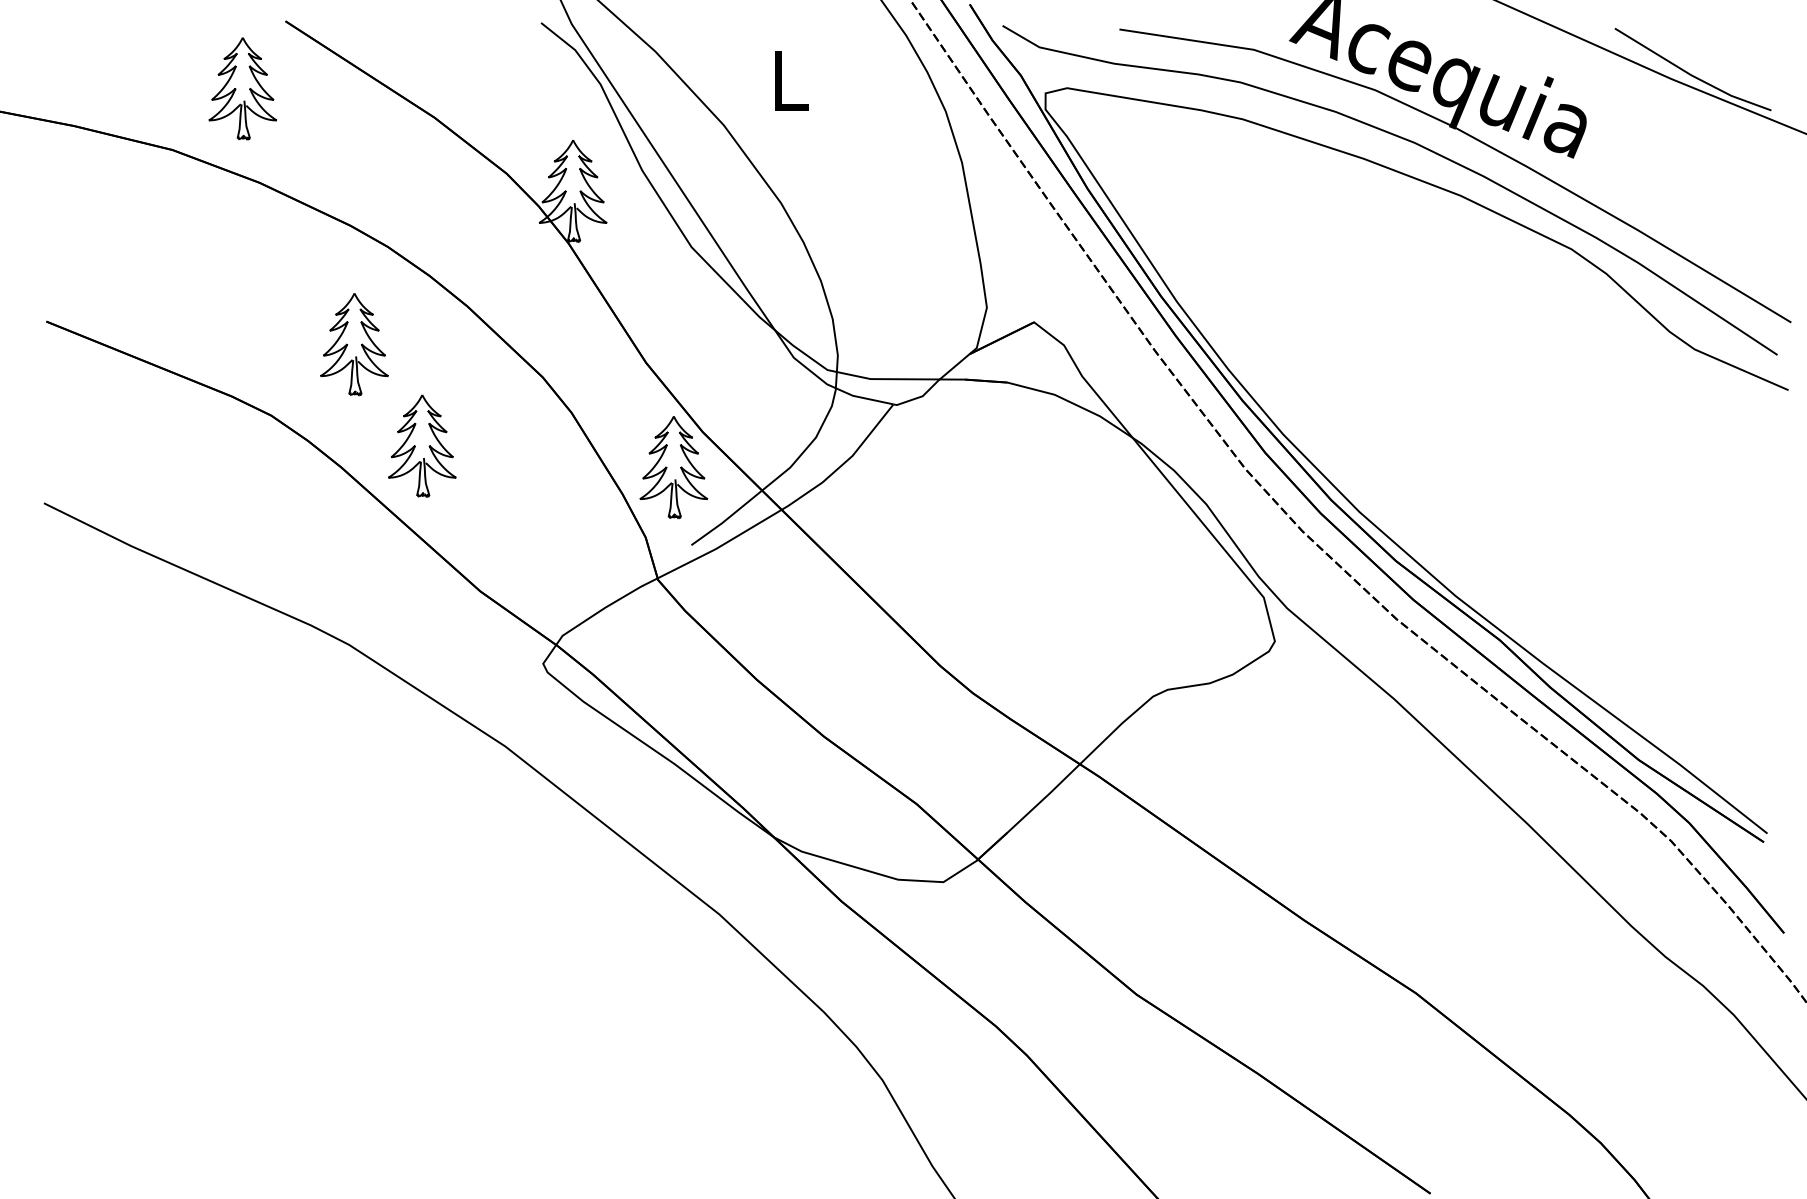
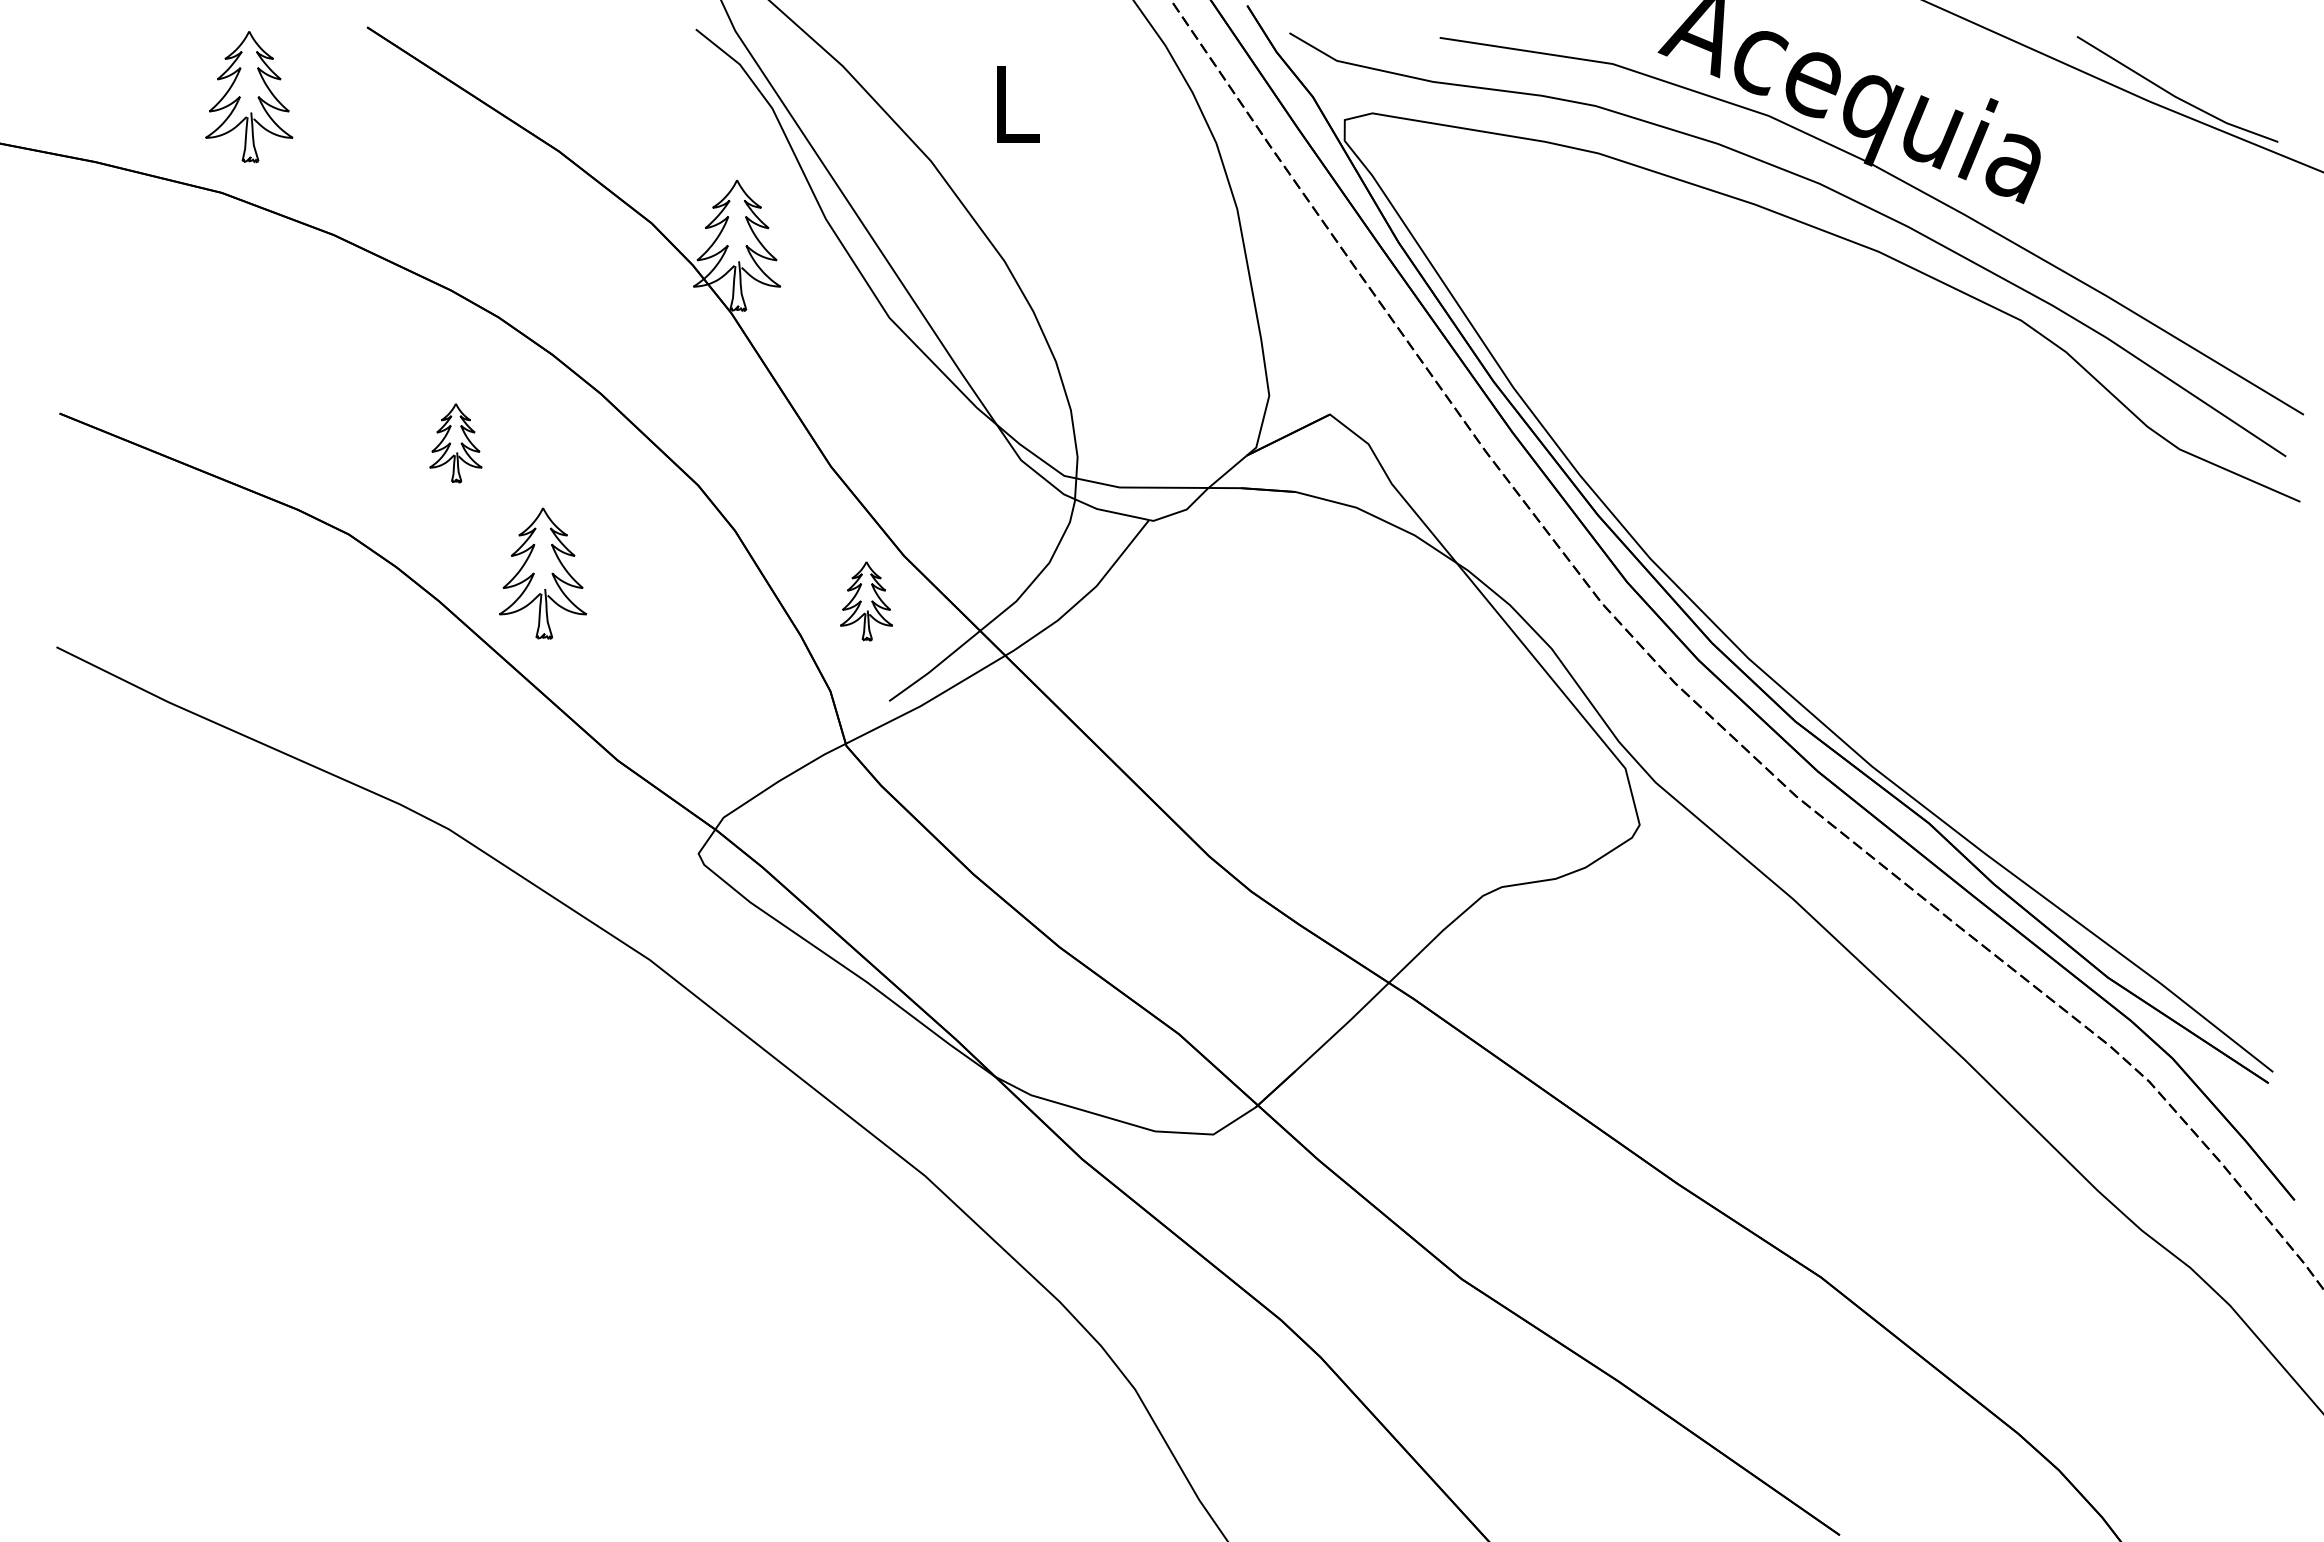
part: (243, 89) -> (249, 97), moved
part: (354, 344) -> (455, 443), size x0.6
part: (673, 467) -> (866, 601), size x0.6

